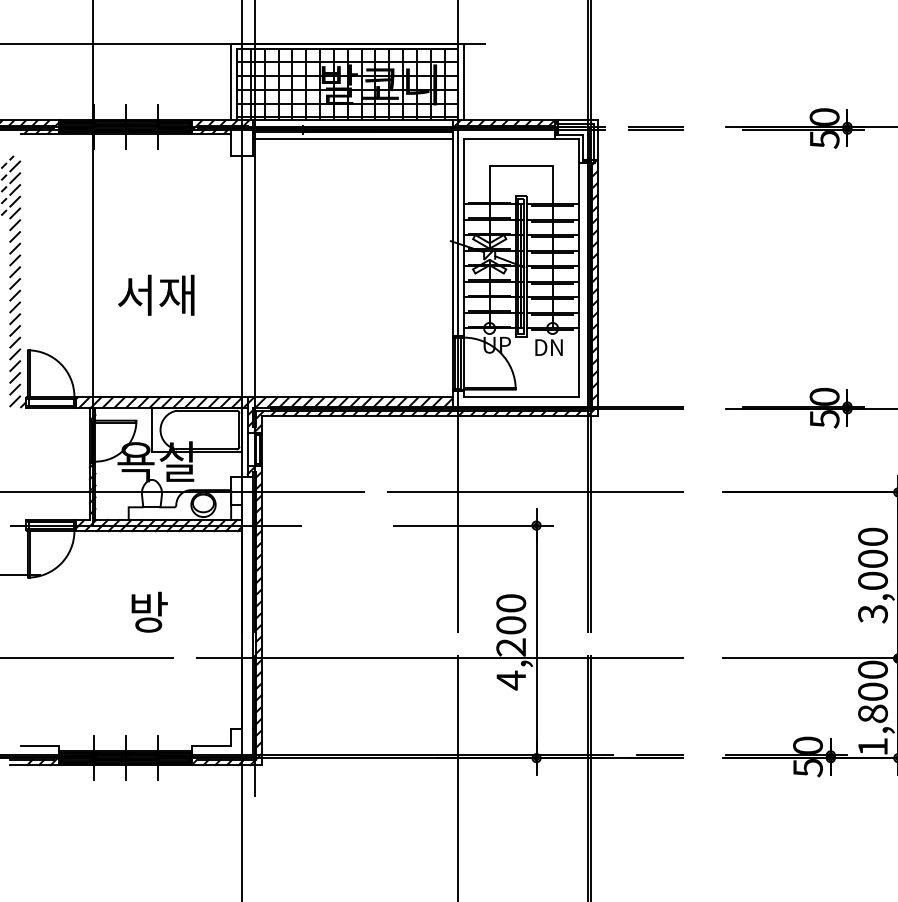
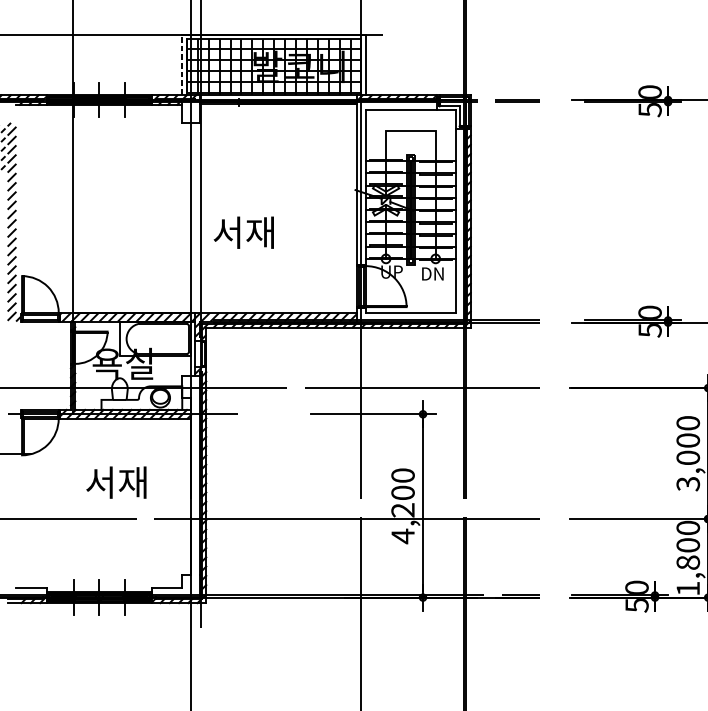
line: (231, 81) -> (182, 64), solid -> dashed
line: (352, 139) -> (277, 109), removed
text: (156, 294) -> (244, 232), moved
text: (147, 611) -> (116, 482), 방 -> 서재

